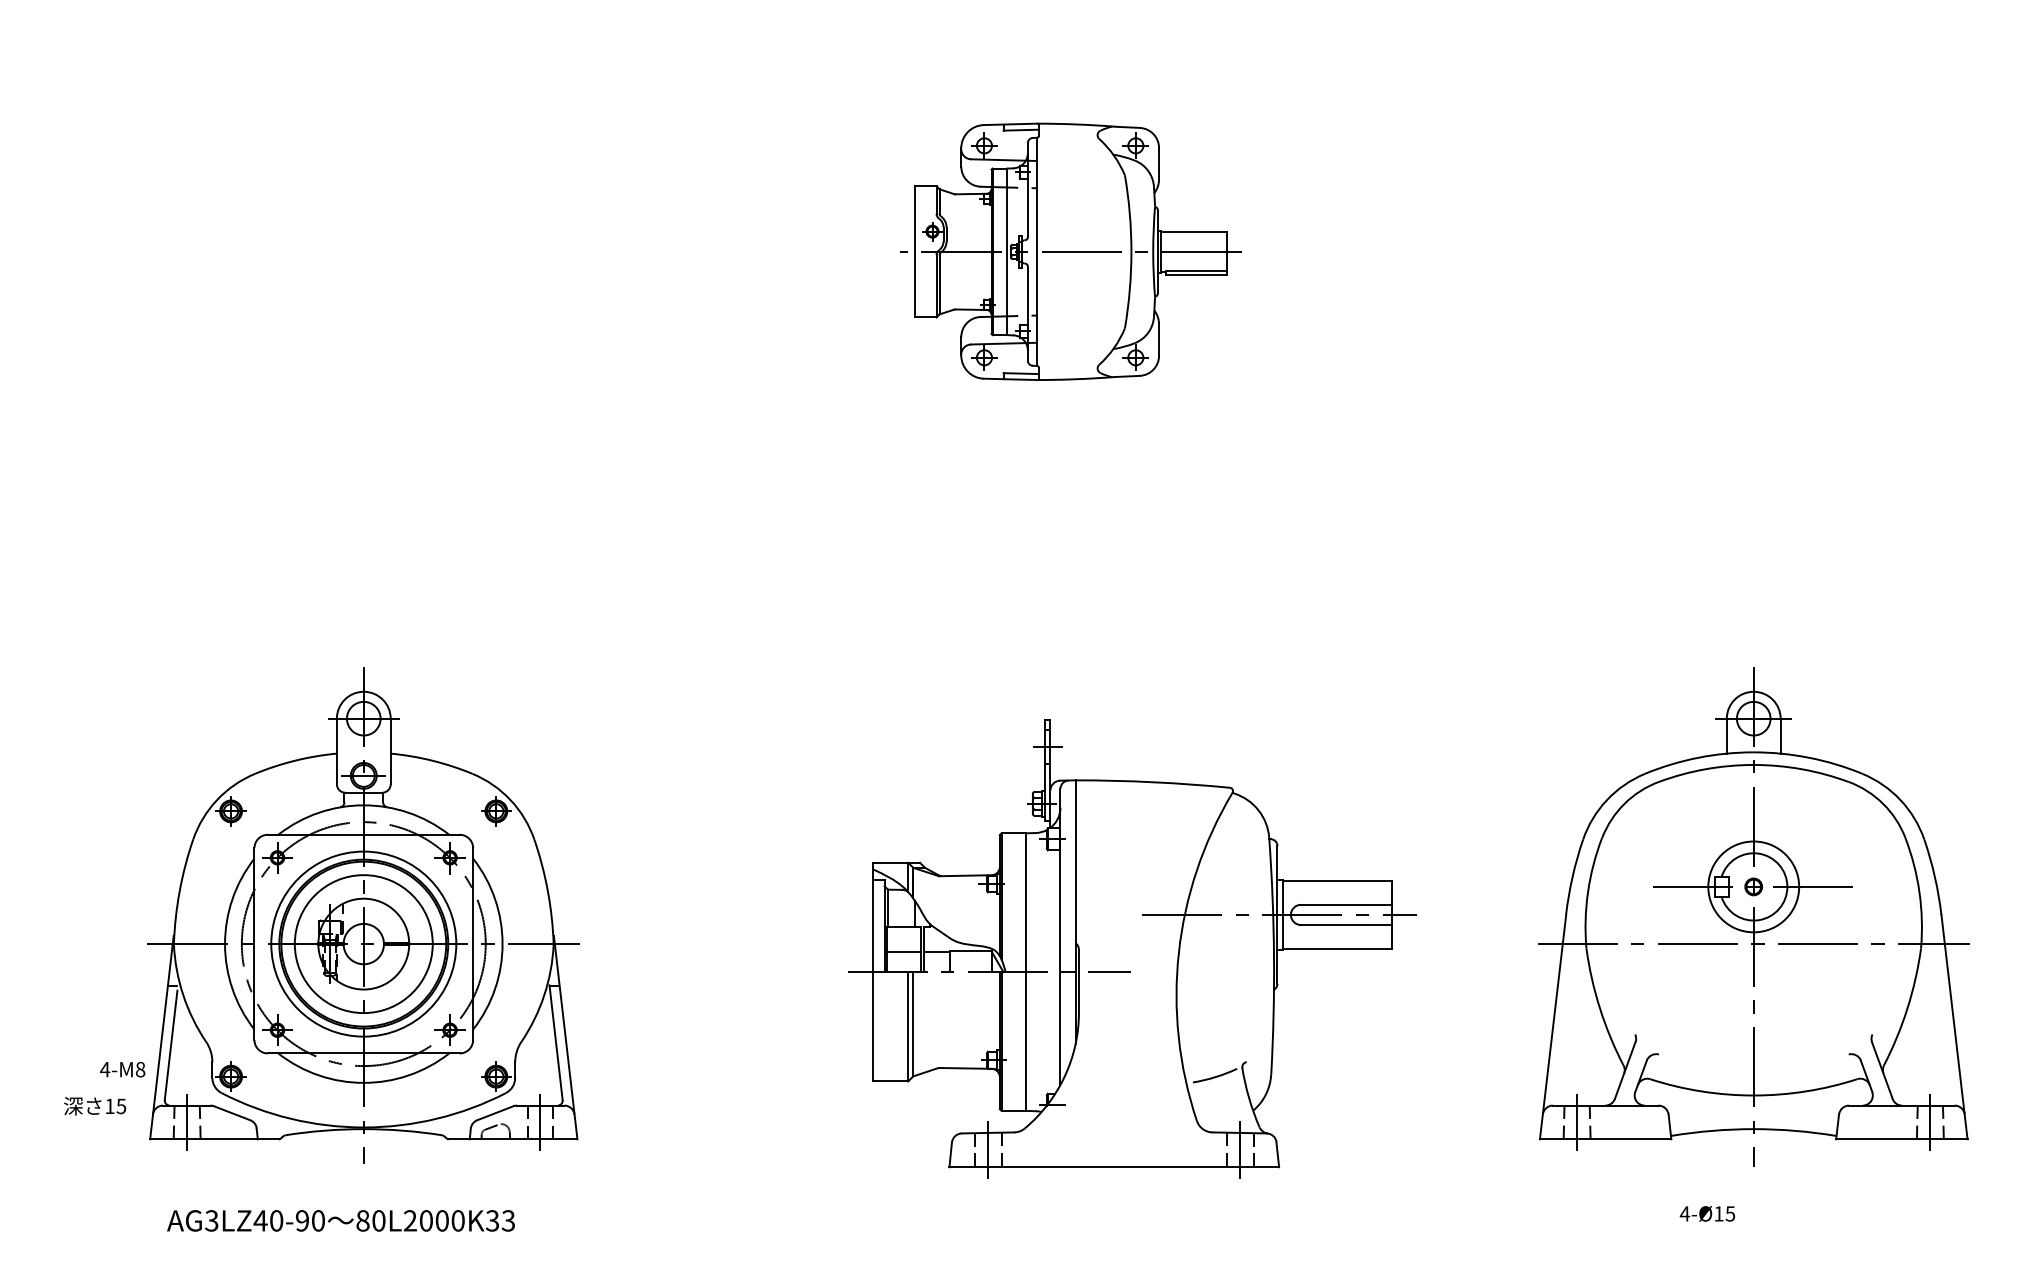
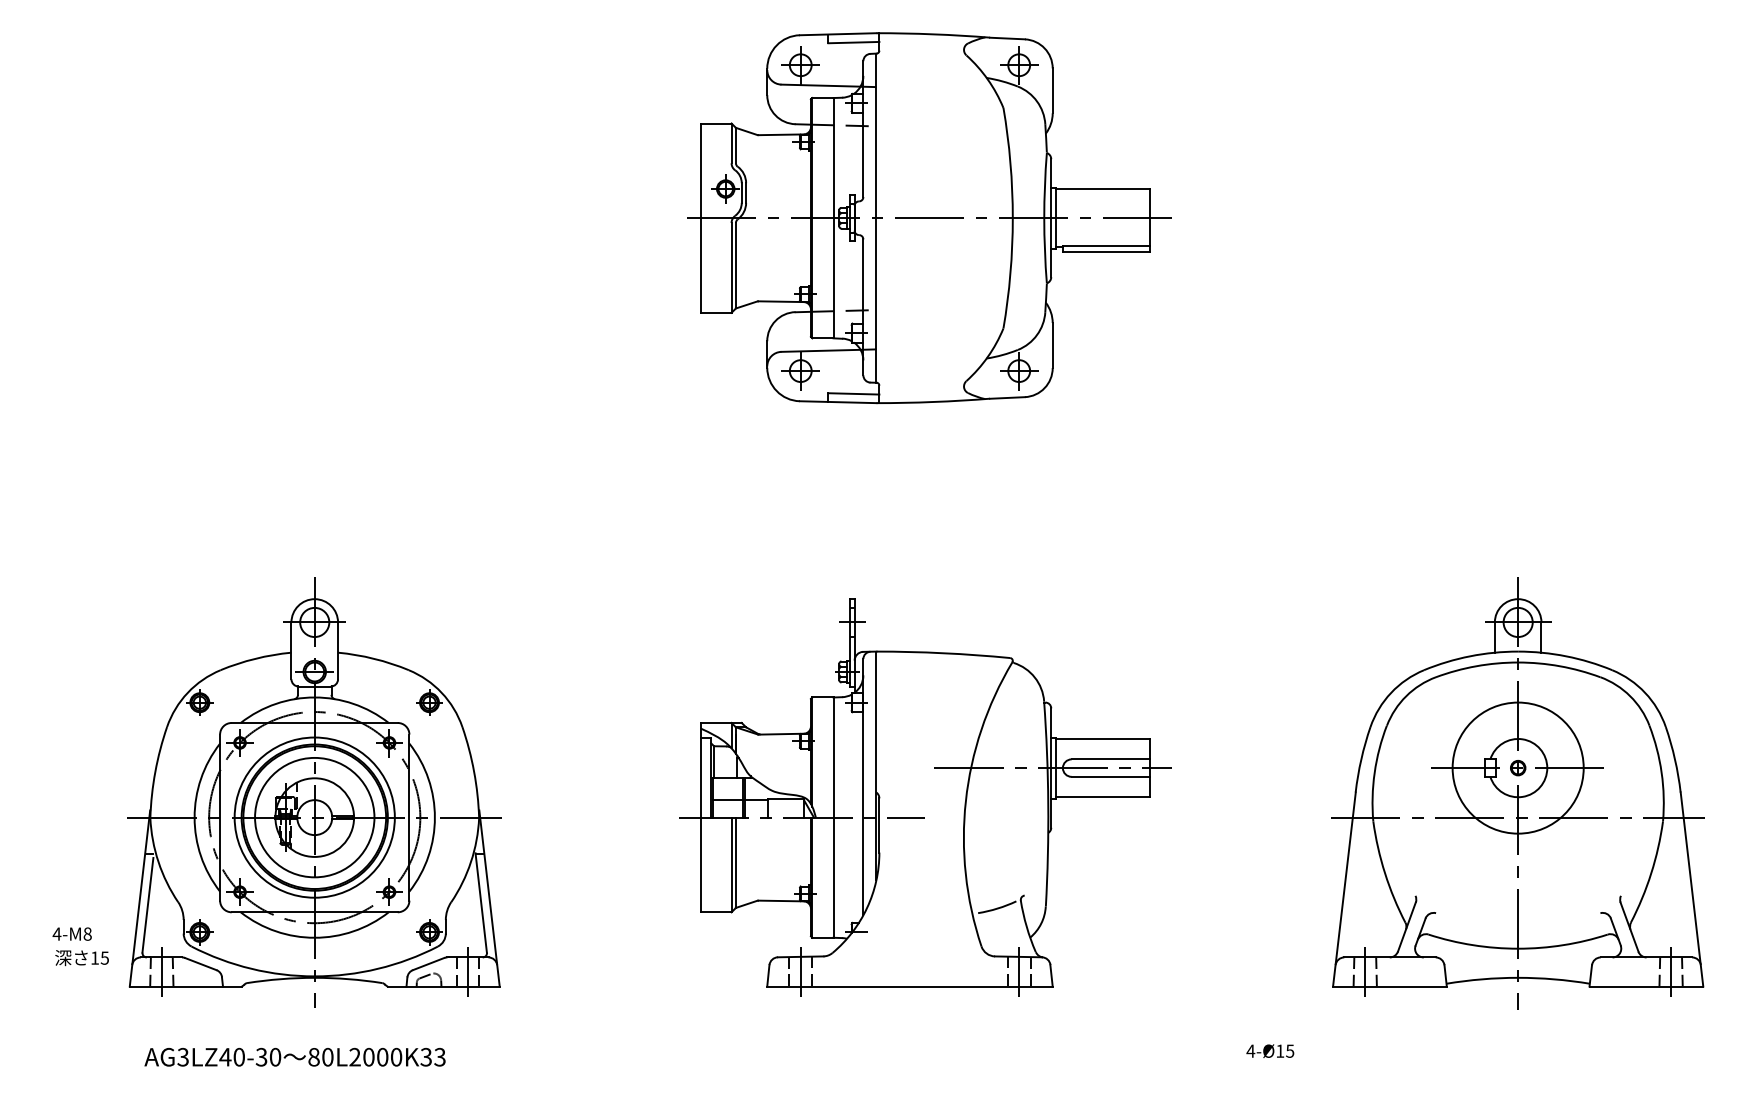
part: (1073, 251) -> (929, 217), size x1.67
circle: (1753, 886) -> (1517, 767), size x1.67
part: (1132, 948) -> (925, 797), moved
text: (122, 1069) -> (72, 933), moved
text: (1707, 1213) -> (1270, 1050), moved
text: (301, 1220) -> (260, 1056), AG3LZ40-90 -> AG3LZ40-30

